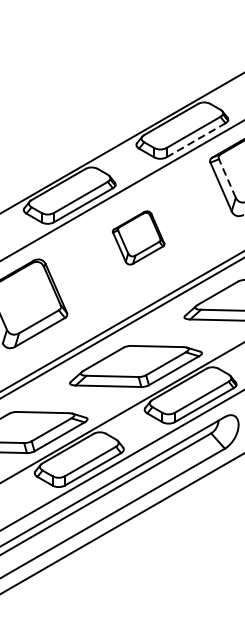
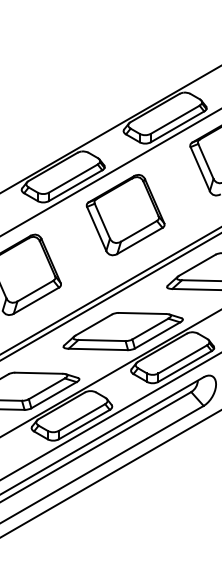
line: (195, 139) -> (177, 126), dashed -> solid
line: (226, 177) -> (205, 160), dashed -> solid
part: (138, 238) -> (125, 215), size x1.67

